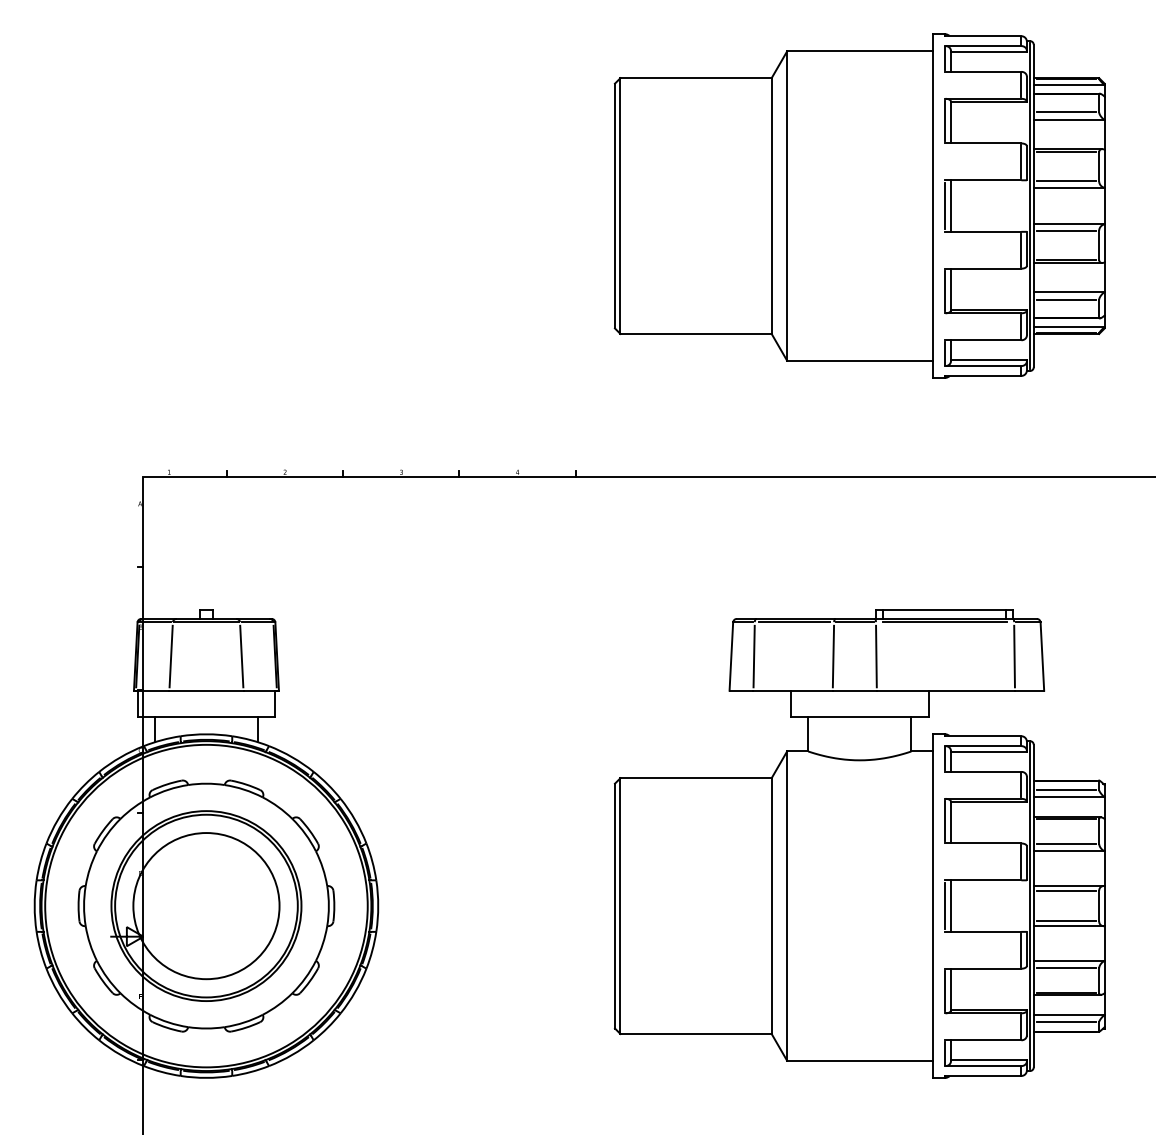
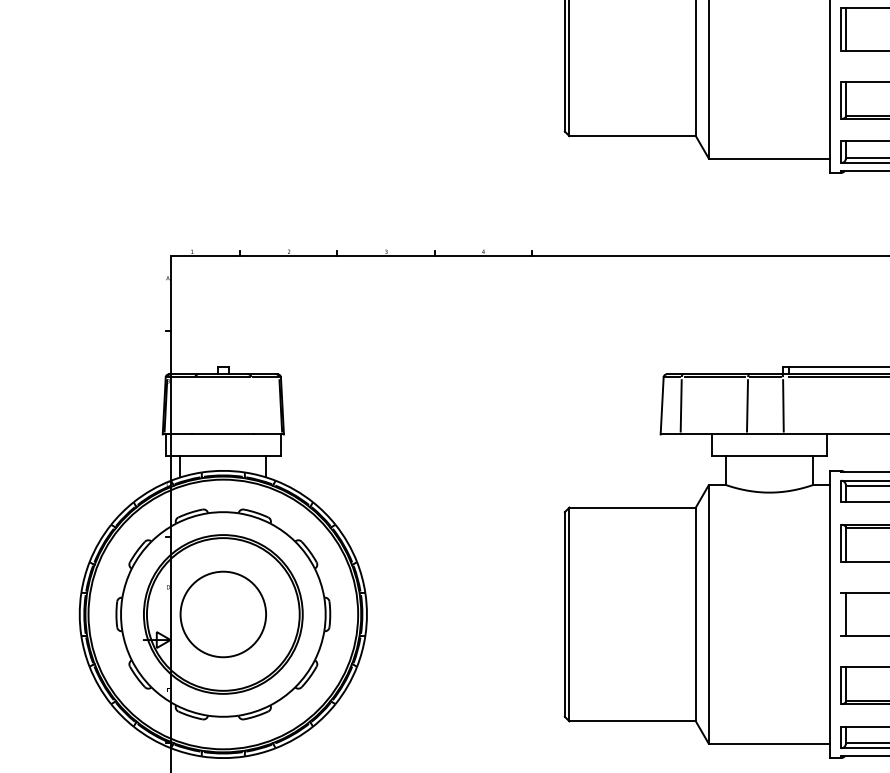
line: (170, 656) -> (193, 405), removed
line: (241, 656) -> (252, 405), removed
line: (945, 905) -> (841, 613), removed
circle: (206, 906) -> (223, 614), size x0.7

